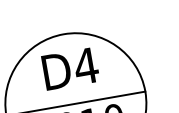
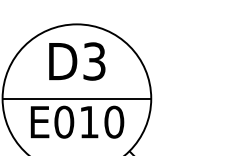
text: (86, 66) -> (94, 61), D4 -> D3

